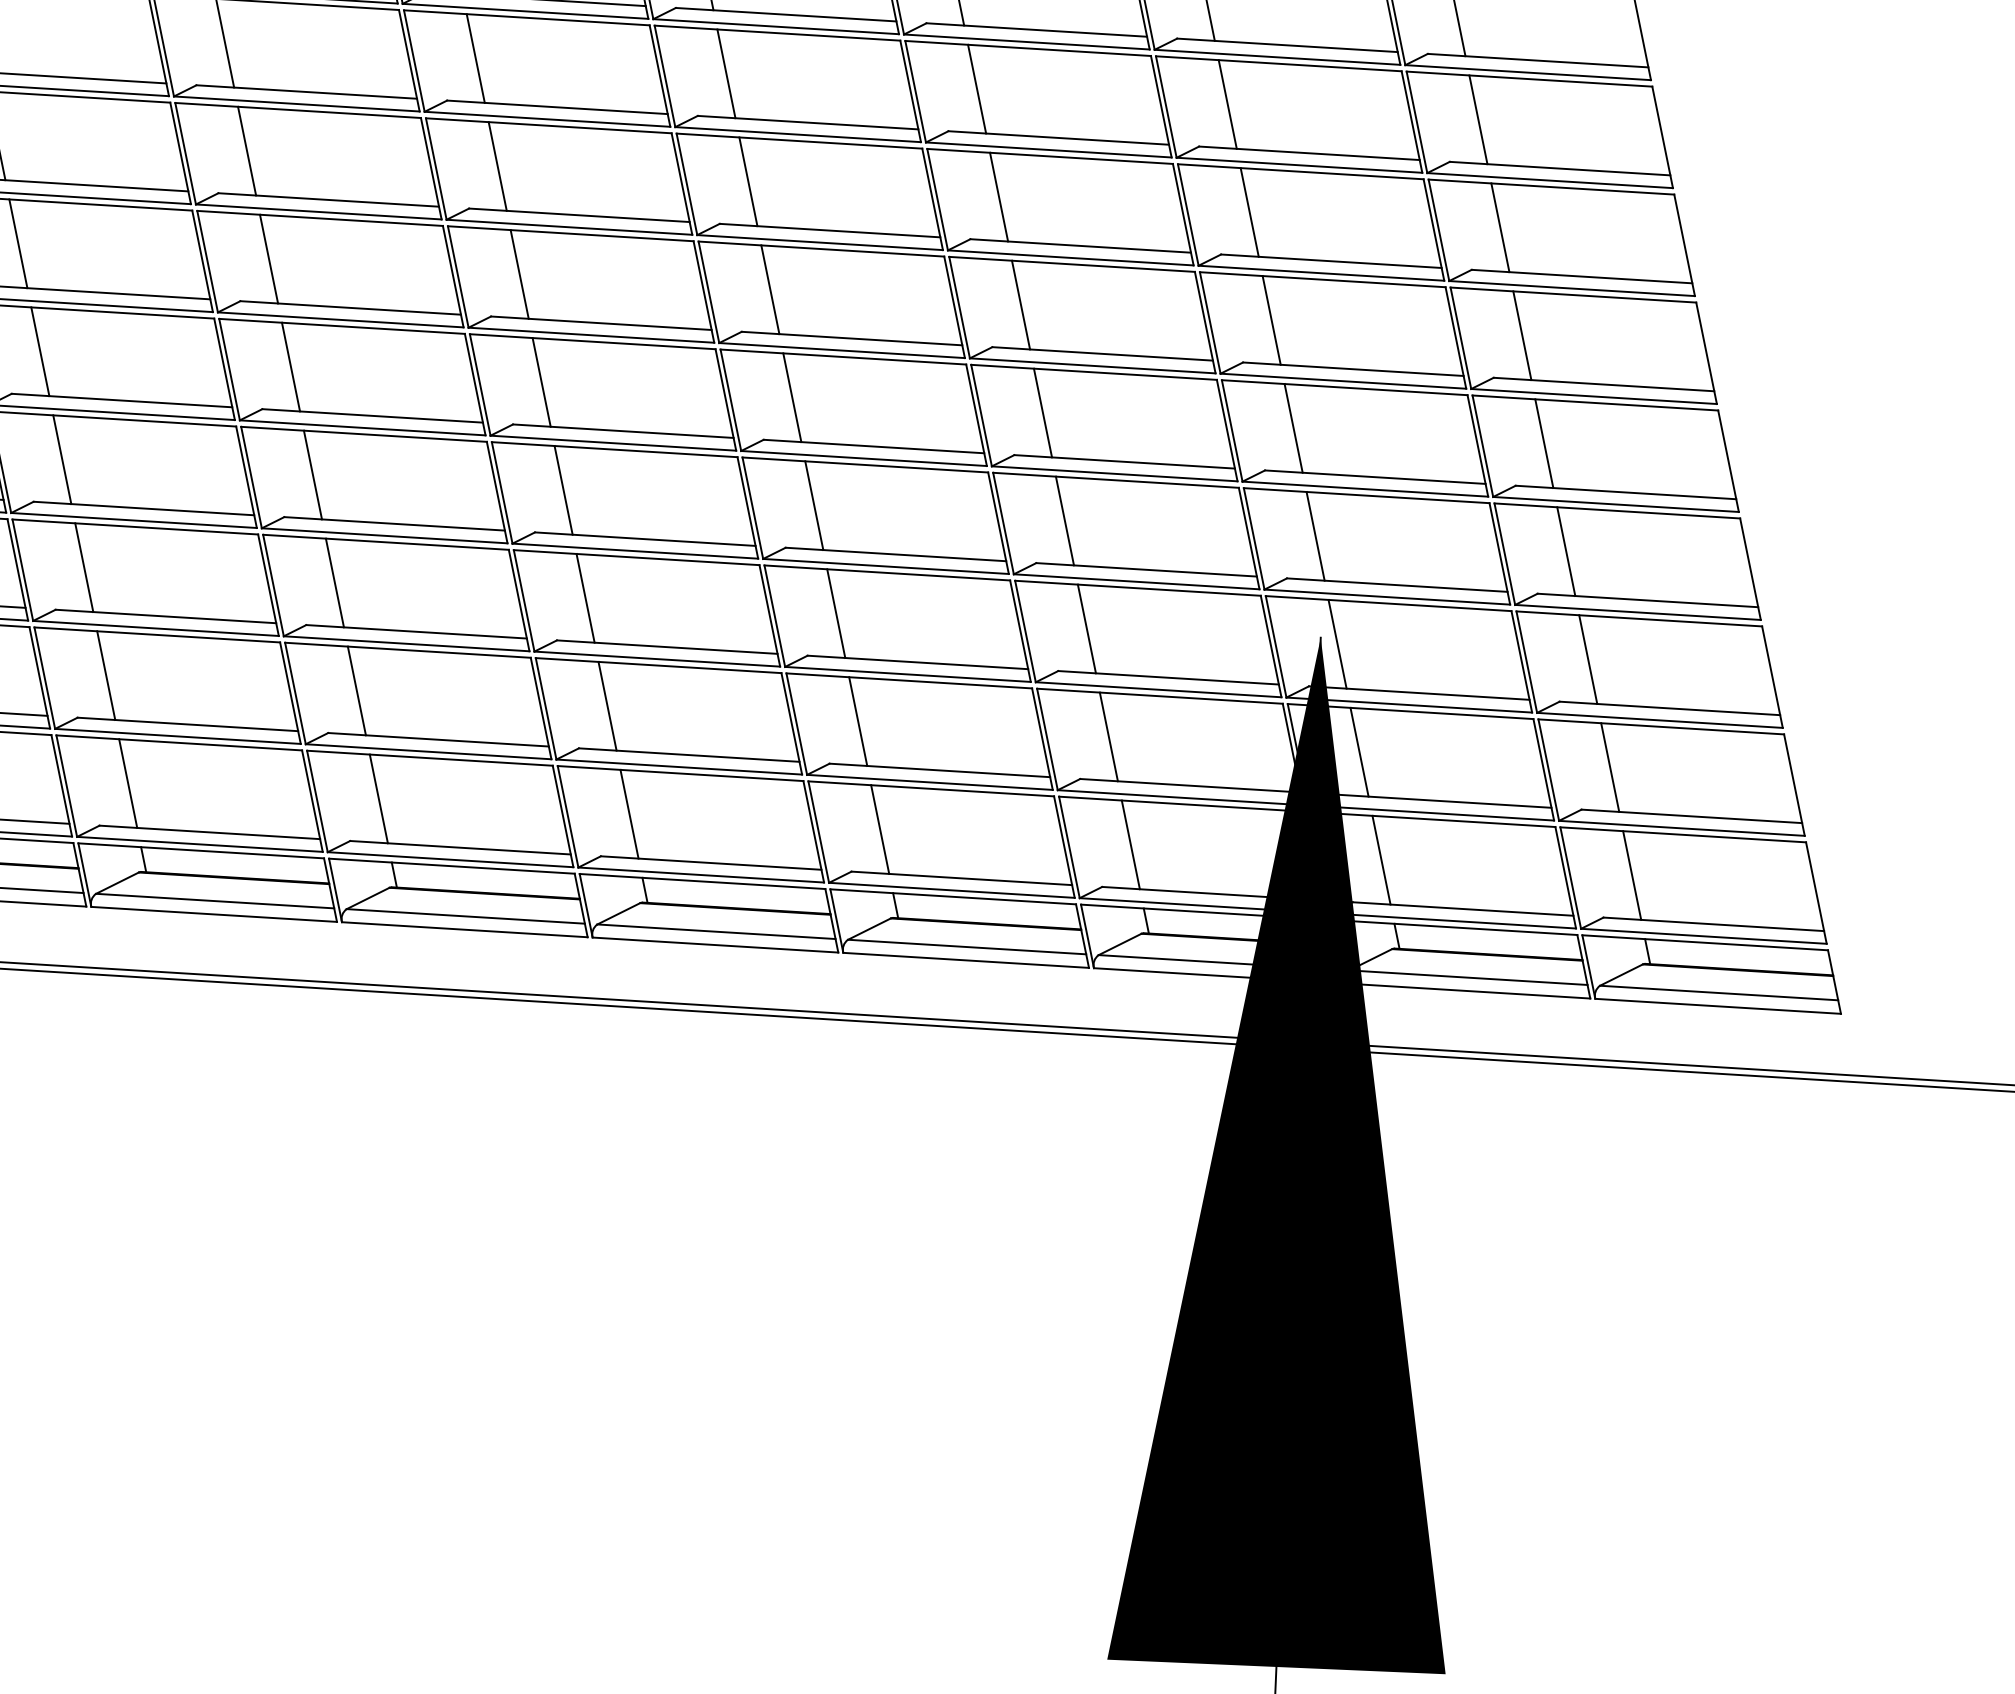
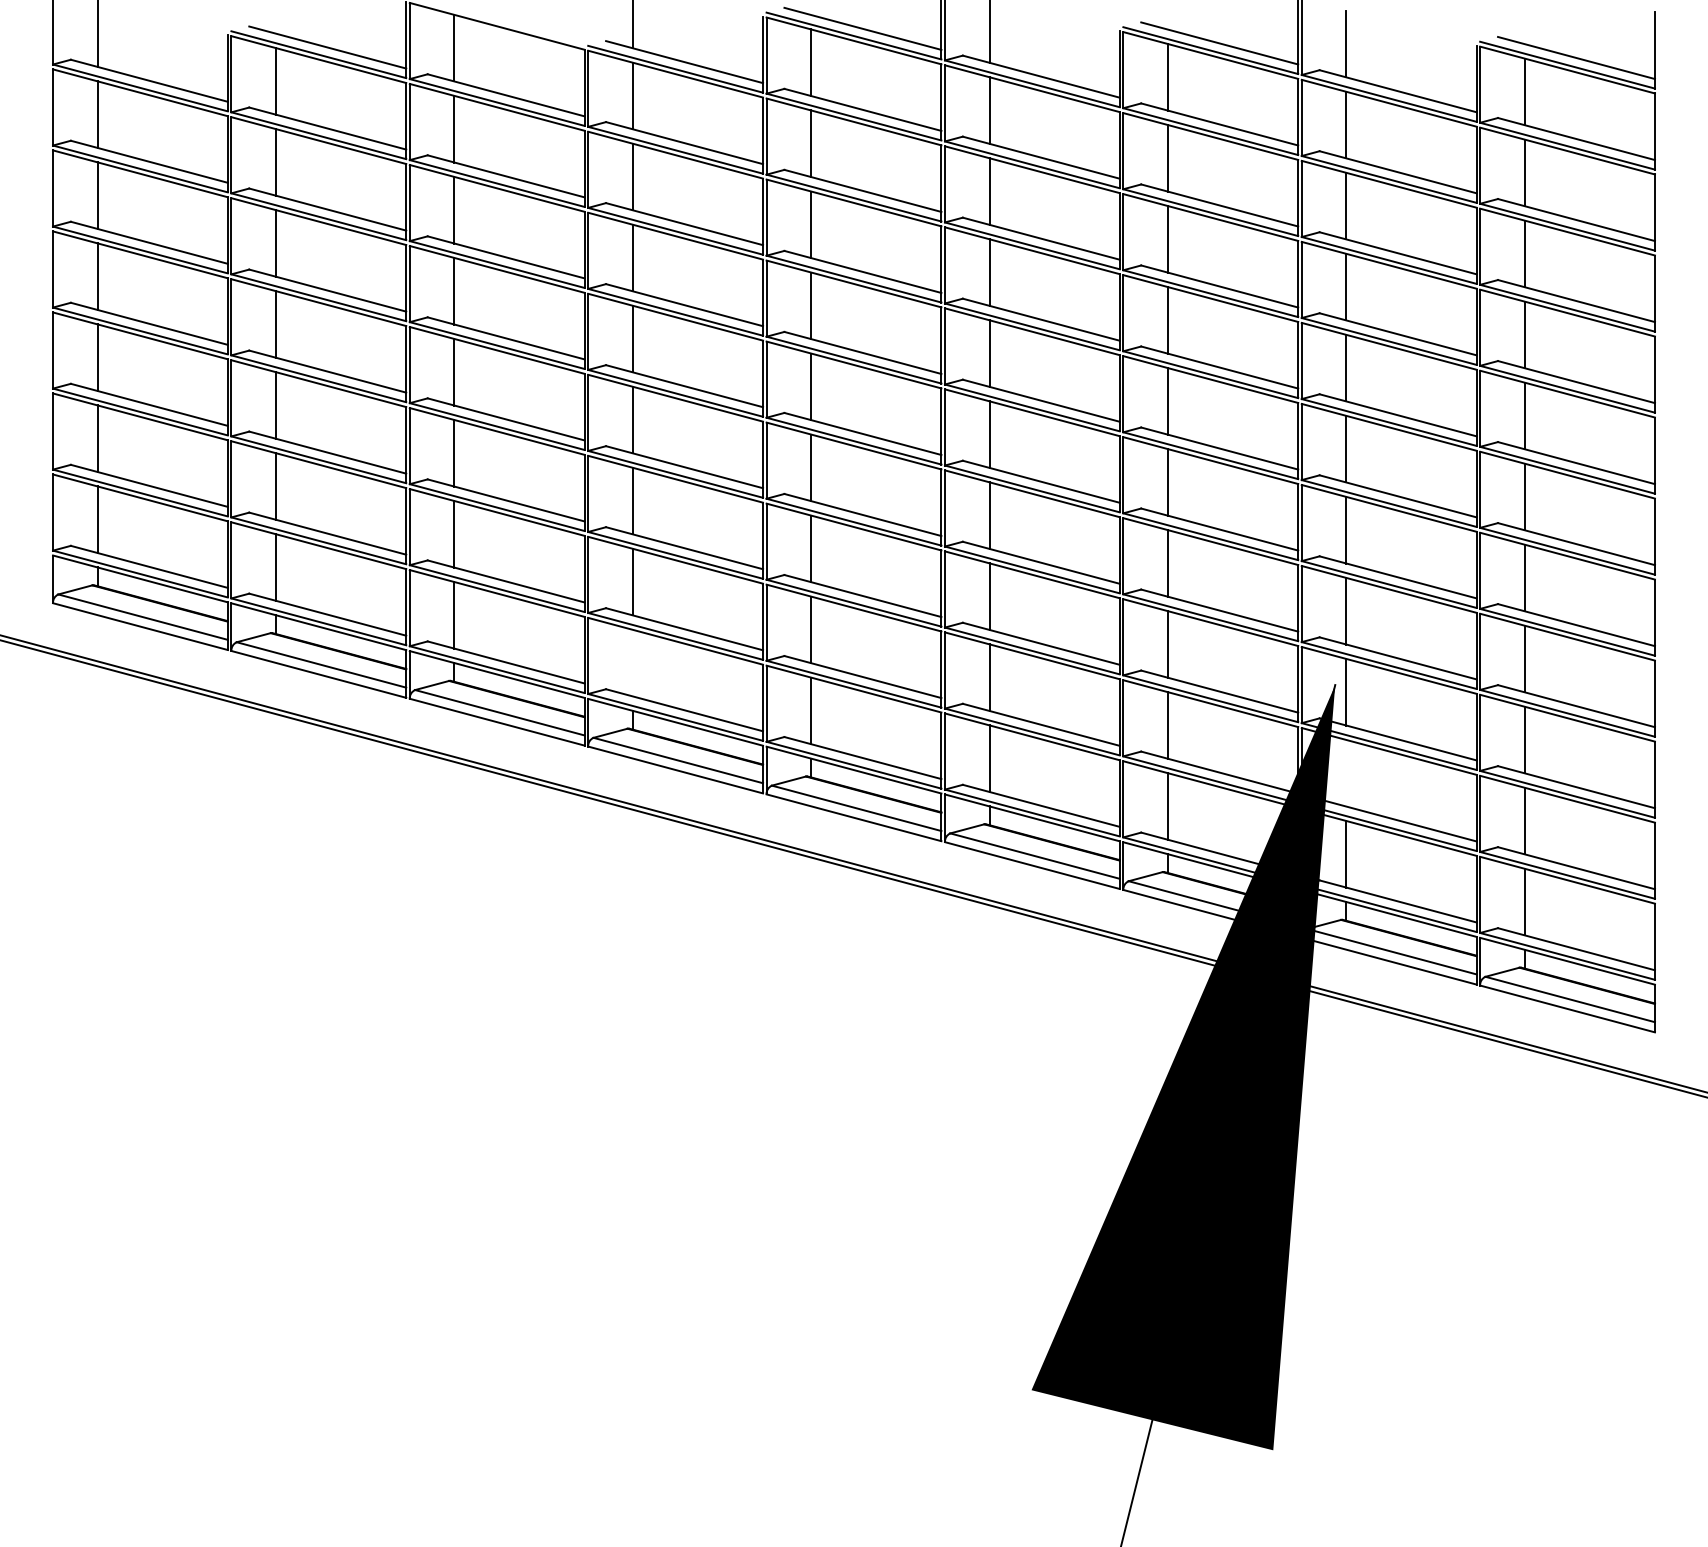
line: (1359, 751) -> (1346, 772), removed
line: (378, 798) -> (632, 662), removed

